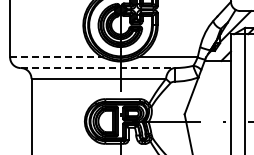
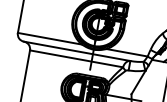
line: (56, 57) -> (49, 38), dashed -> solid
line: (97, 68) -> (76, 51), dashed -> solid

